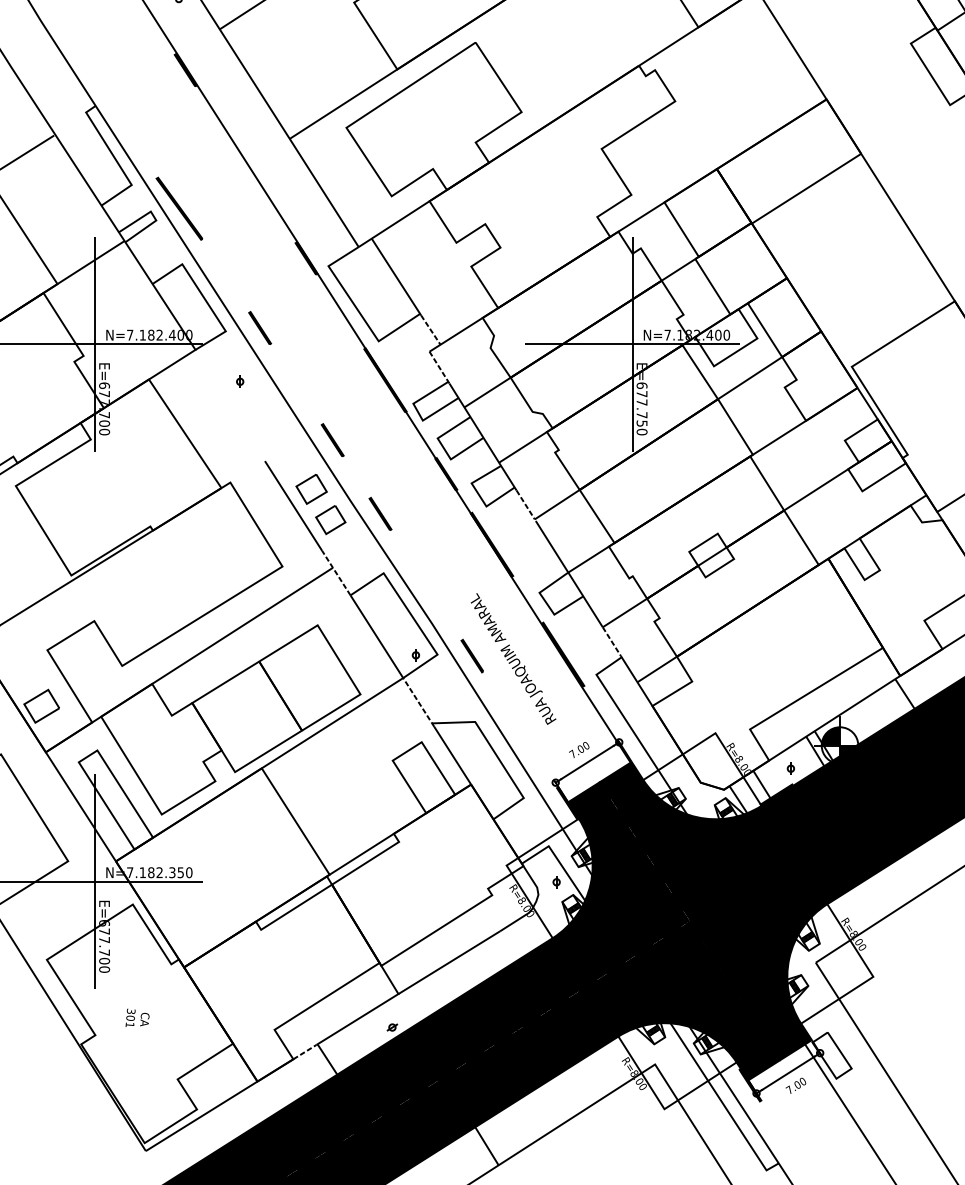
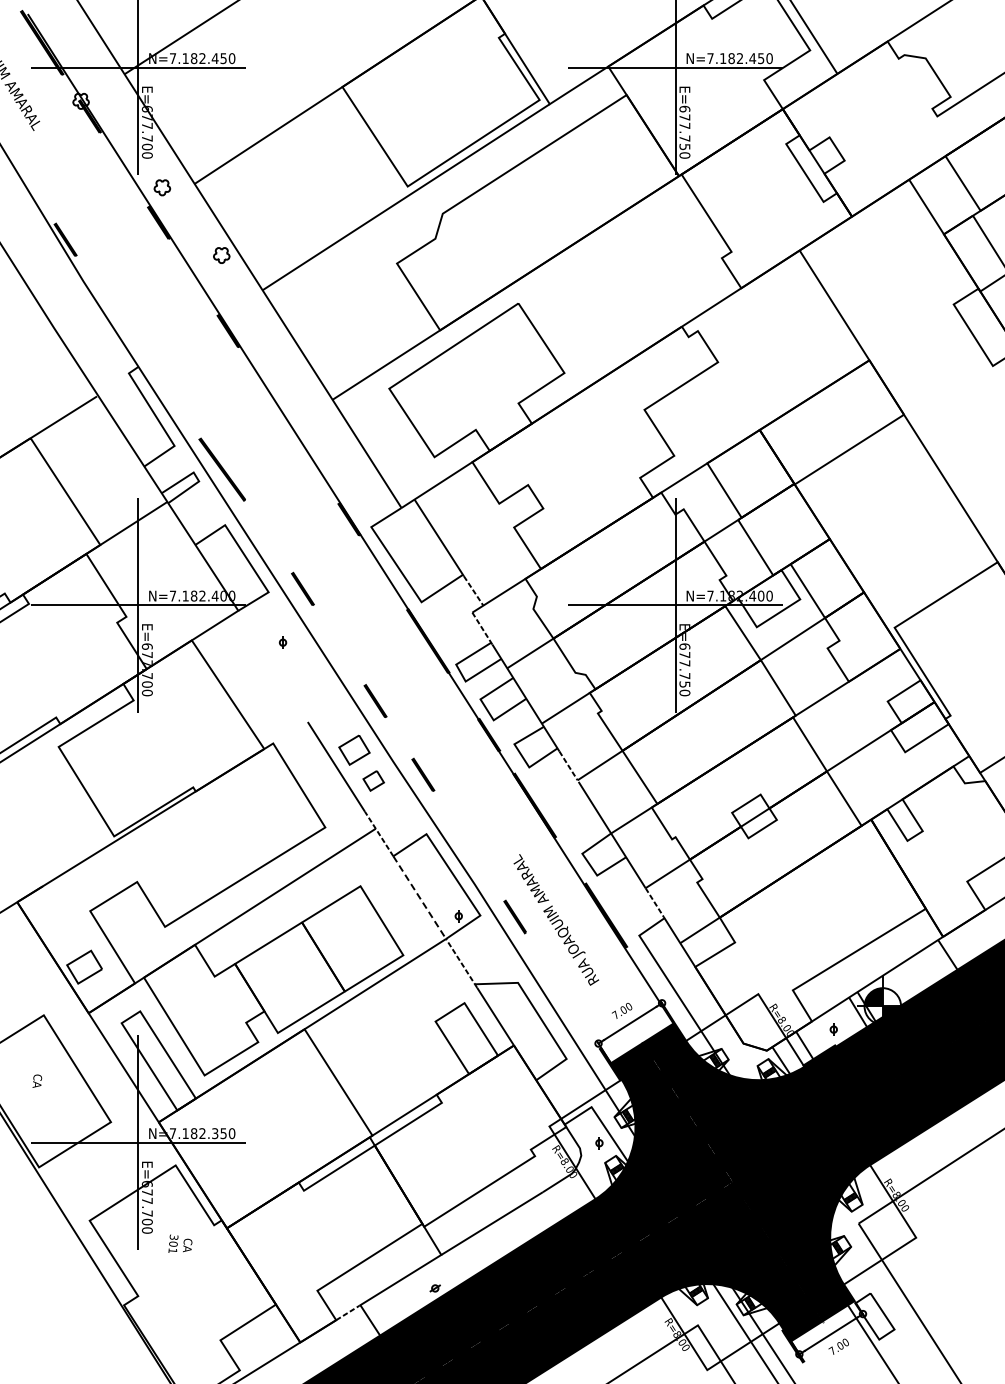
part: (330, 519) -> (373, 780), size x0.7
line: (376, 637) -> (419, 898), solid -> dashed
text: (137, 1017) -> (180, 1243), moved

